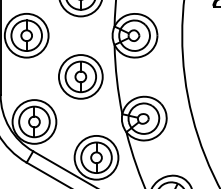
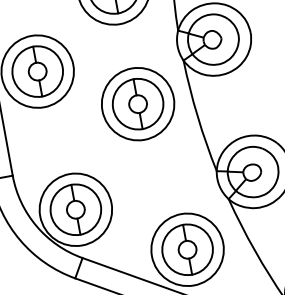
part: (80, 76) -> (137, 103), moved

